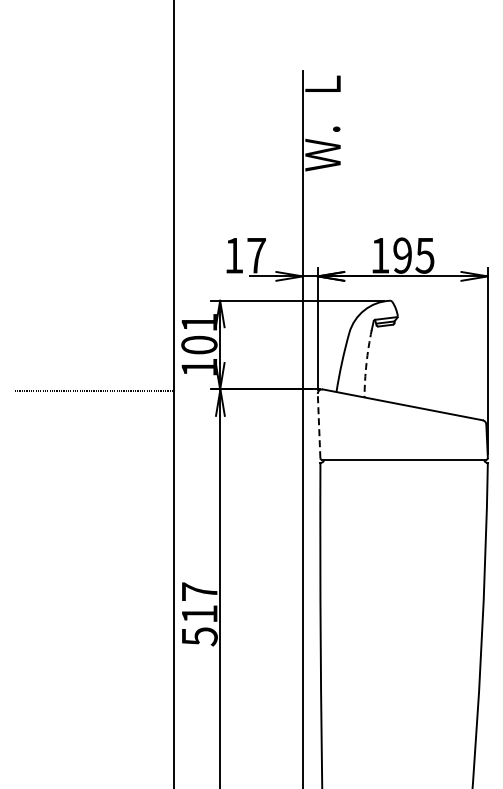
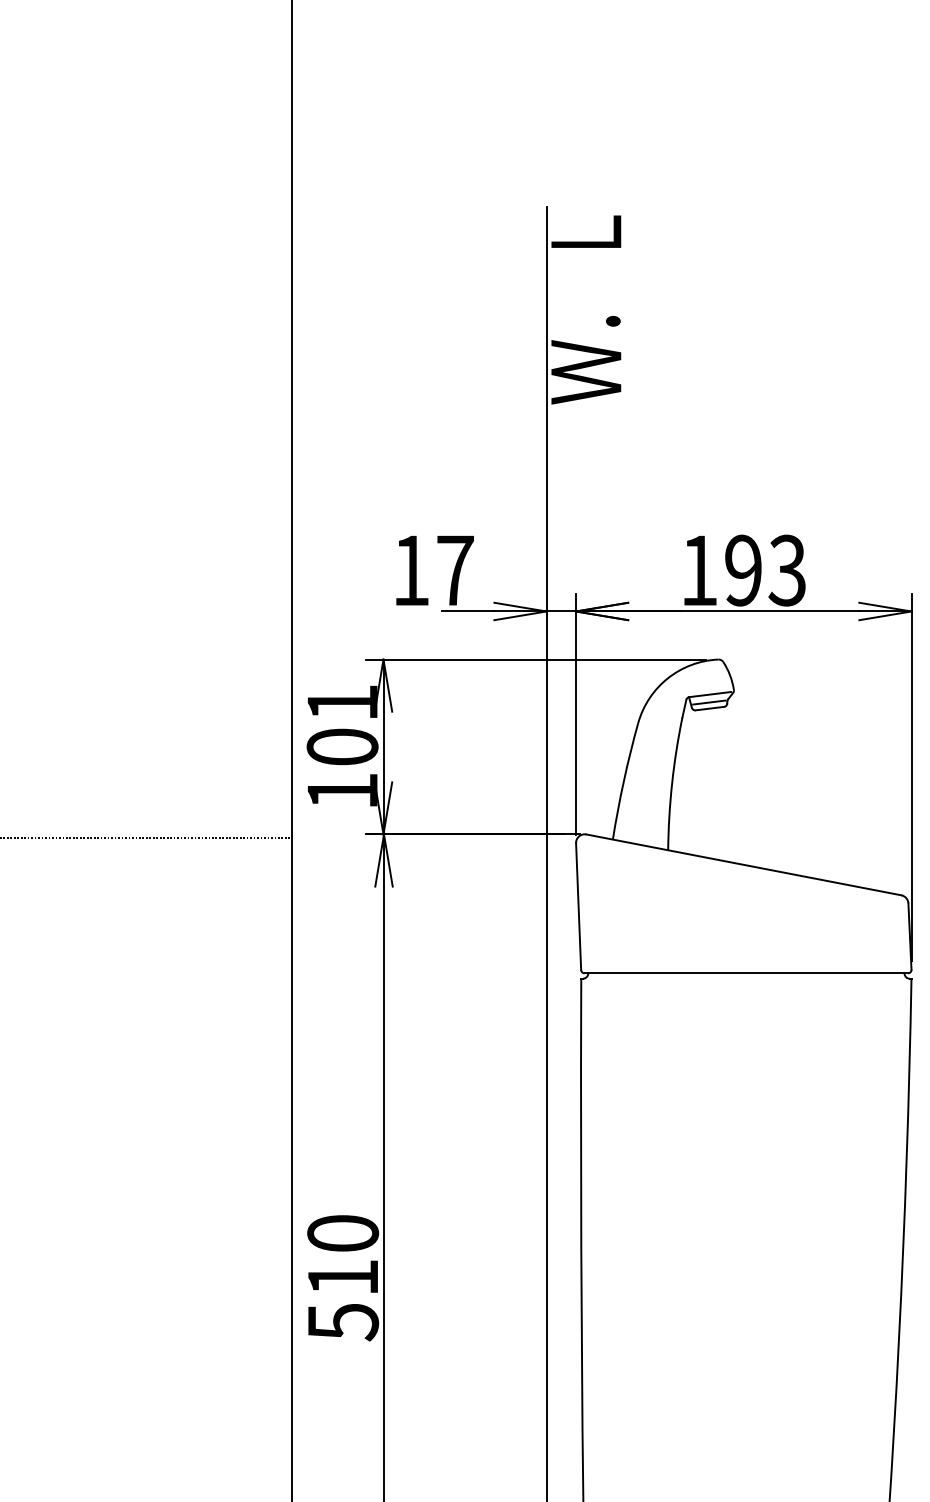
text: (424, 255) -> (786, 570), 195 -> 193
arc: (366, 363) -> (672, 783), dashed -> solid
line: (319, 425) -> (579, 905), dashed -> solid
text: (199, 591) -> (342, 1232), 517 -> 510

